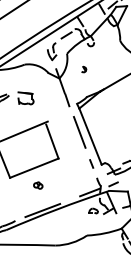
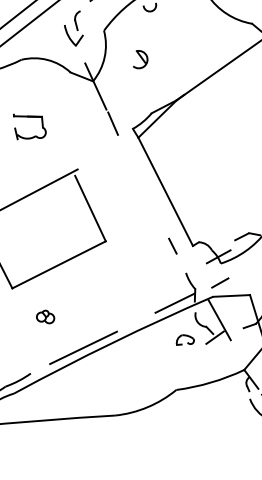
part: (84, 69) -> (141, 58), size x1.6
line: (79, 132) -> (142, 185), removed
part: (38, 185) -> (45, 316), moved

